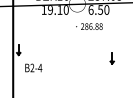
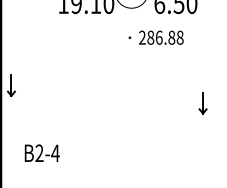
text: (33, 67) -> (41, 152), moved

